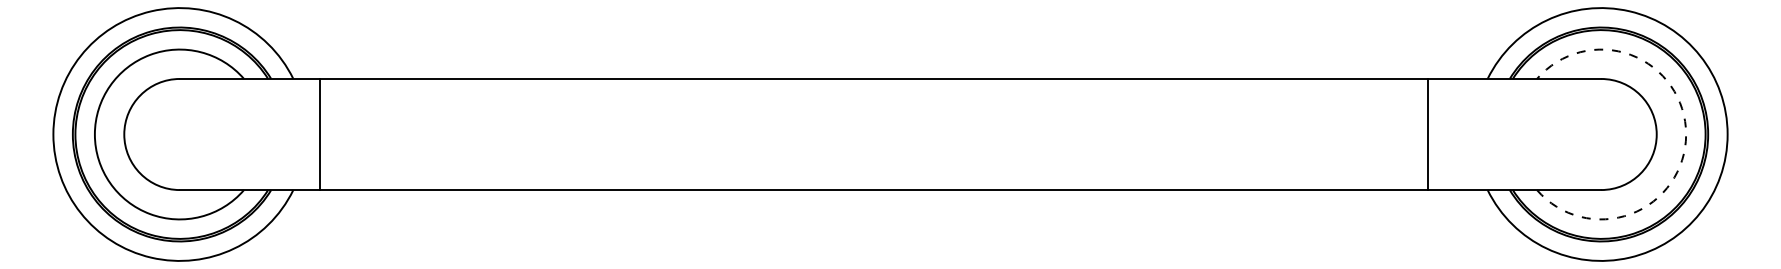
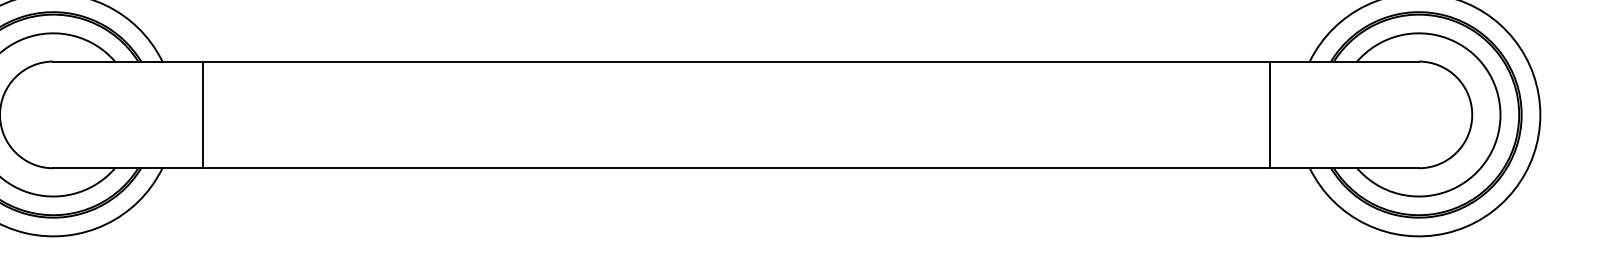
line: (320, 134) -> (202, 114), moved
line: (1427, 134) -> (1269, 114), moved
arc: (1686, 134) -> (1500, 114), dashed -> solid

